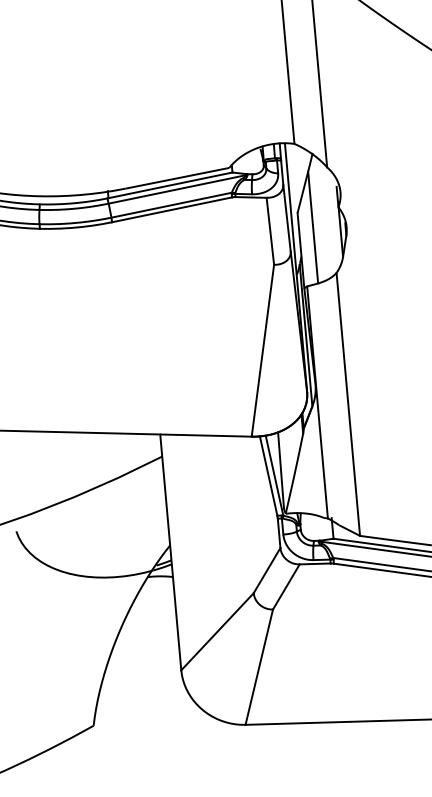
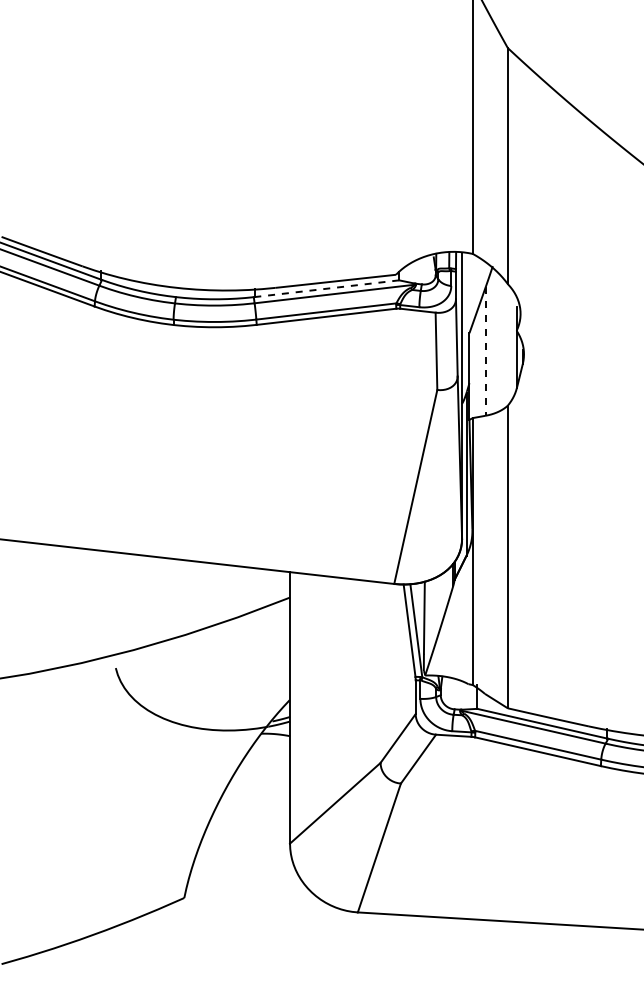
line: (170, 185) -> (327, 288), solid -> dashed
line: (312, 227) -> (485, 351), solid -> dashed

